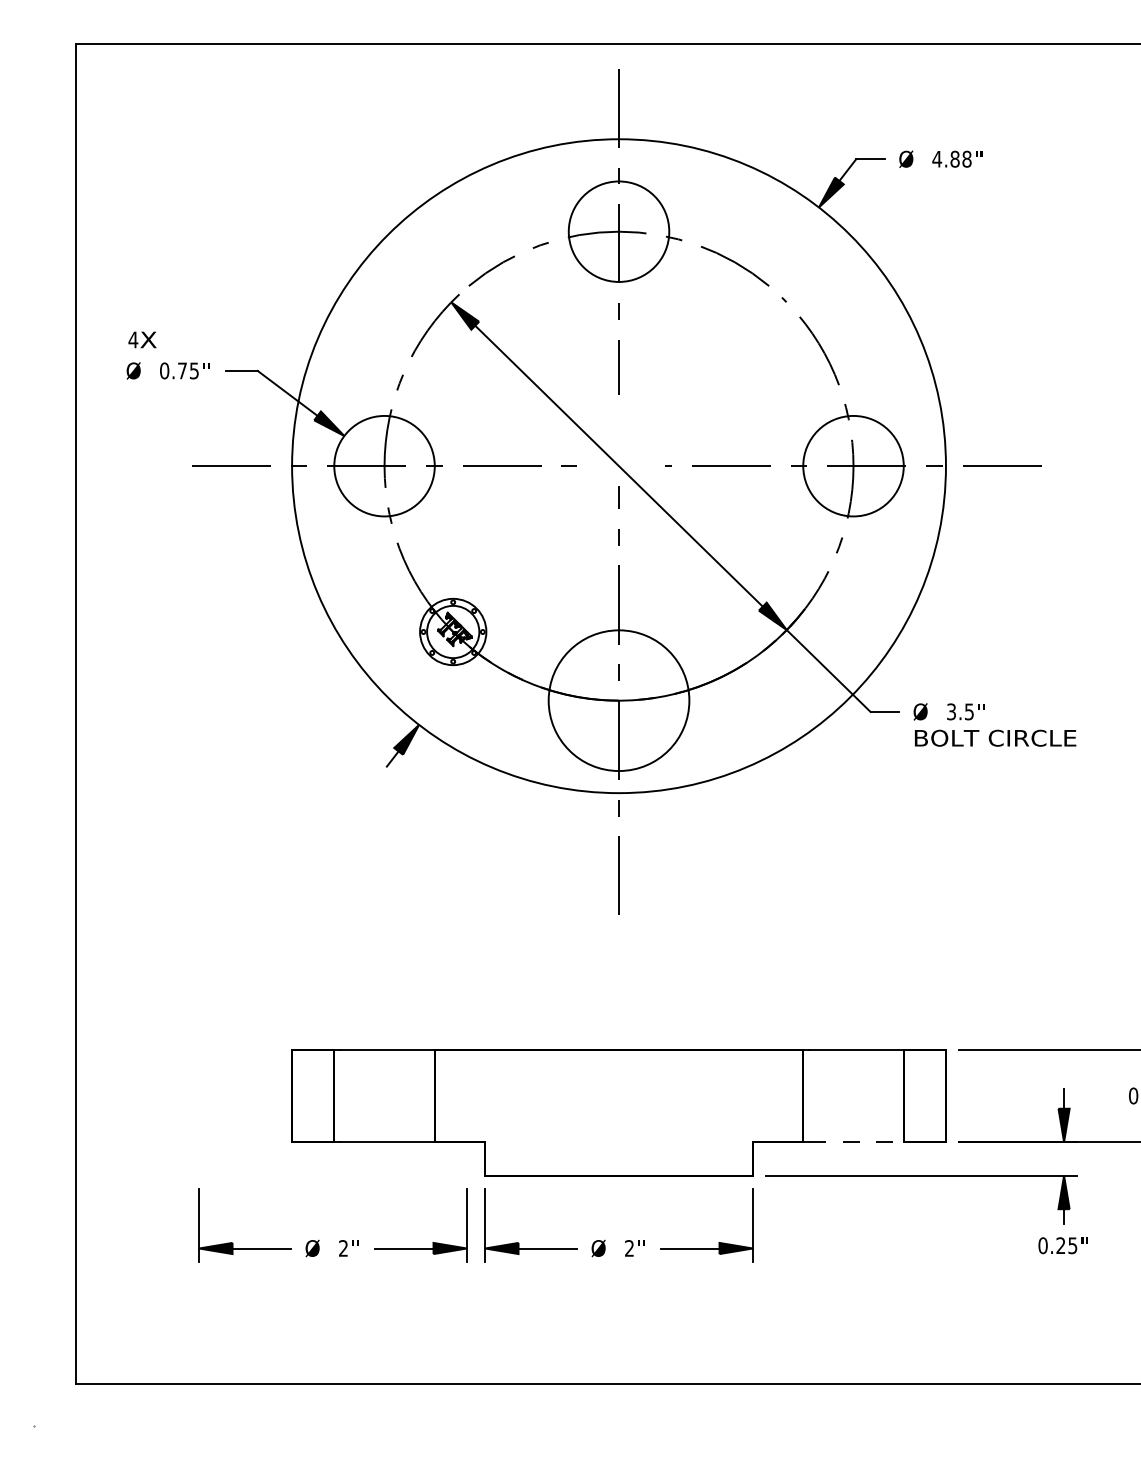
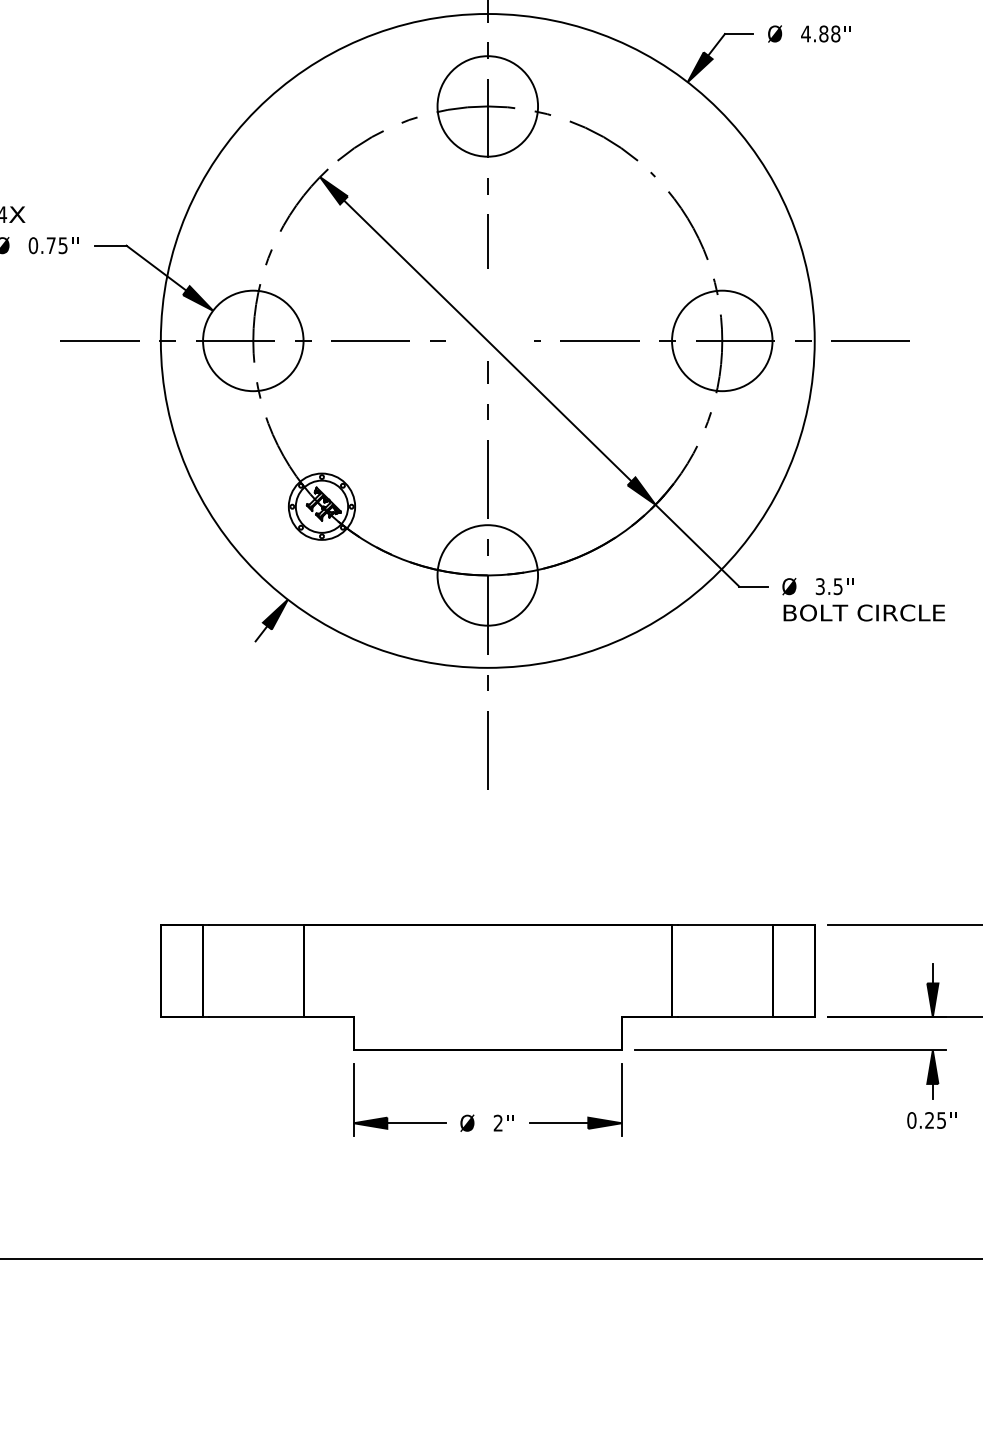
circle: (618, 700) -> (487, 575), size x0.71
line: (857, 1142) -> (726, 1017), dashed -> solid
part: (339, 1240) -> (208, 1115), removed

